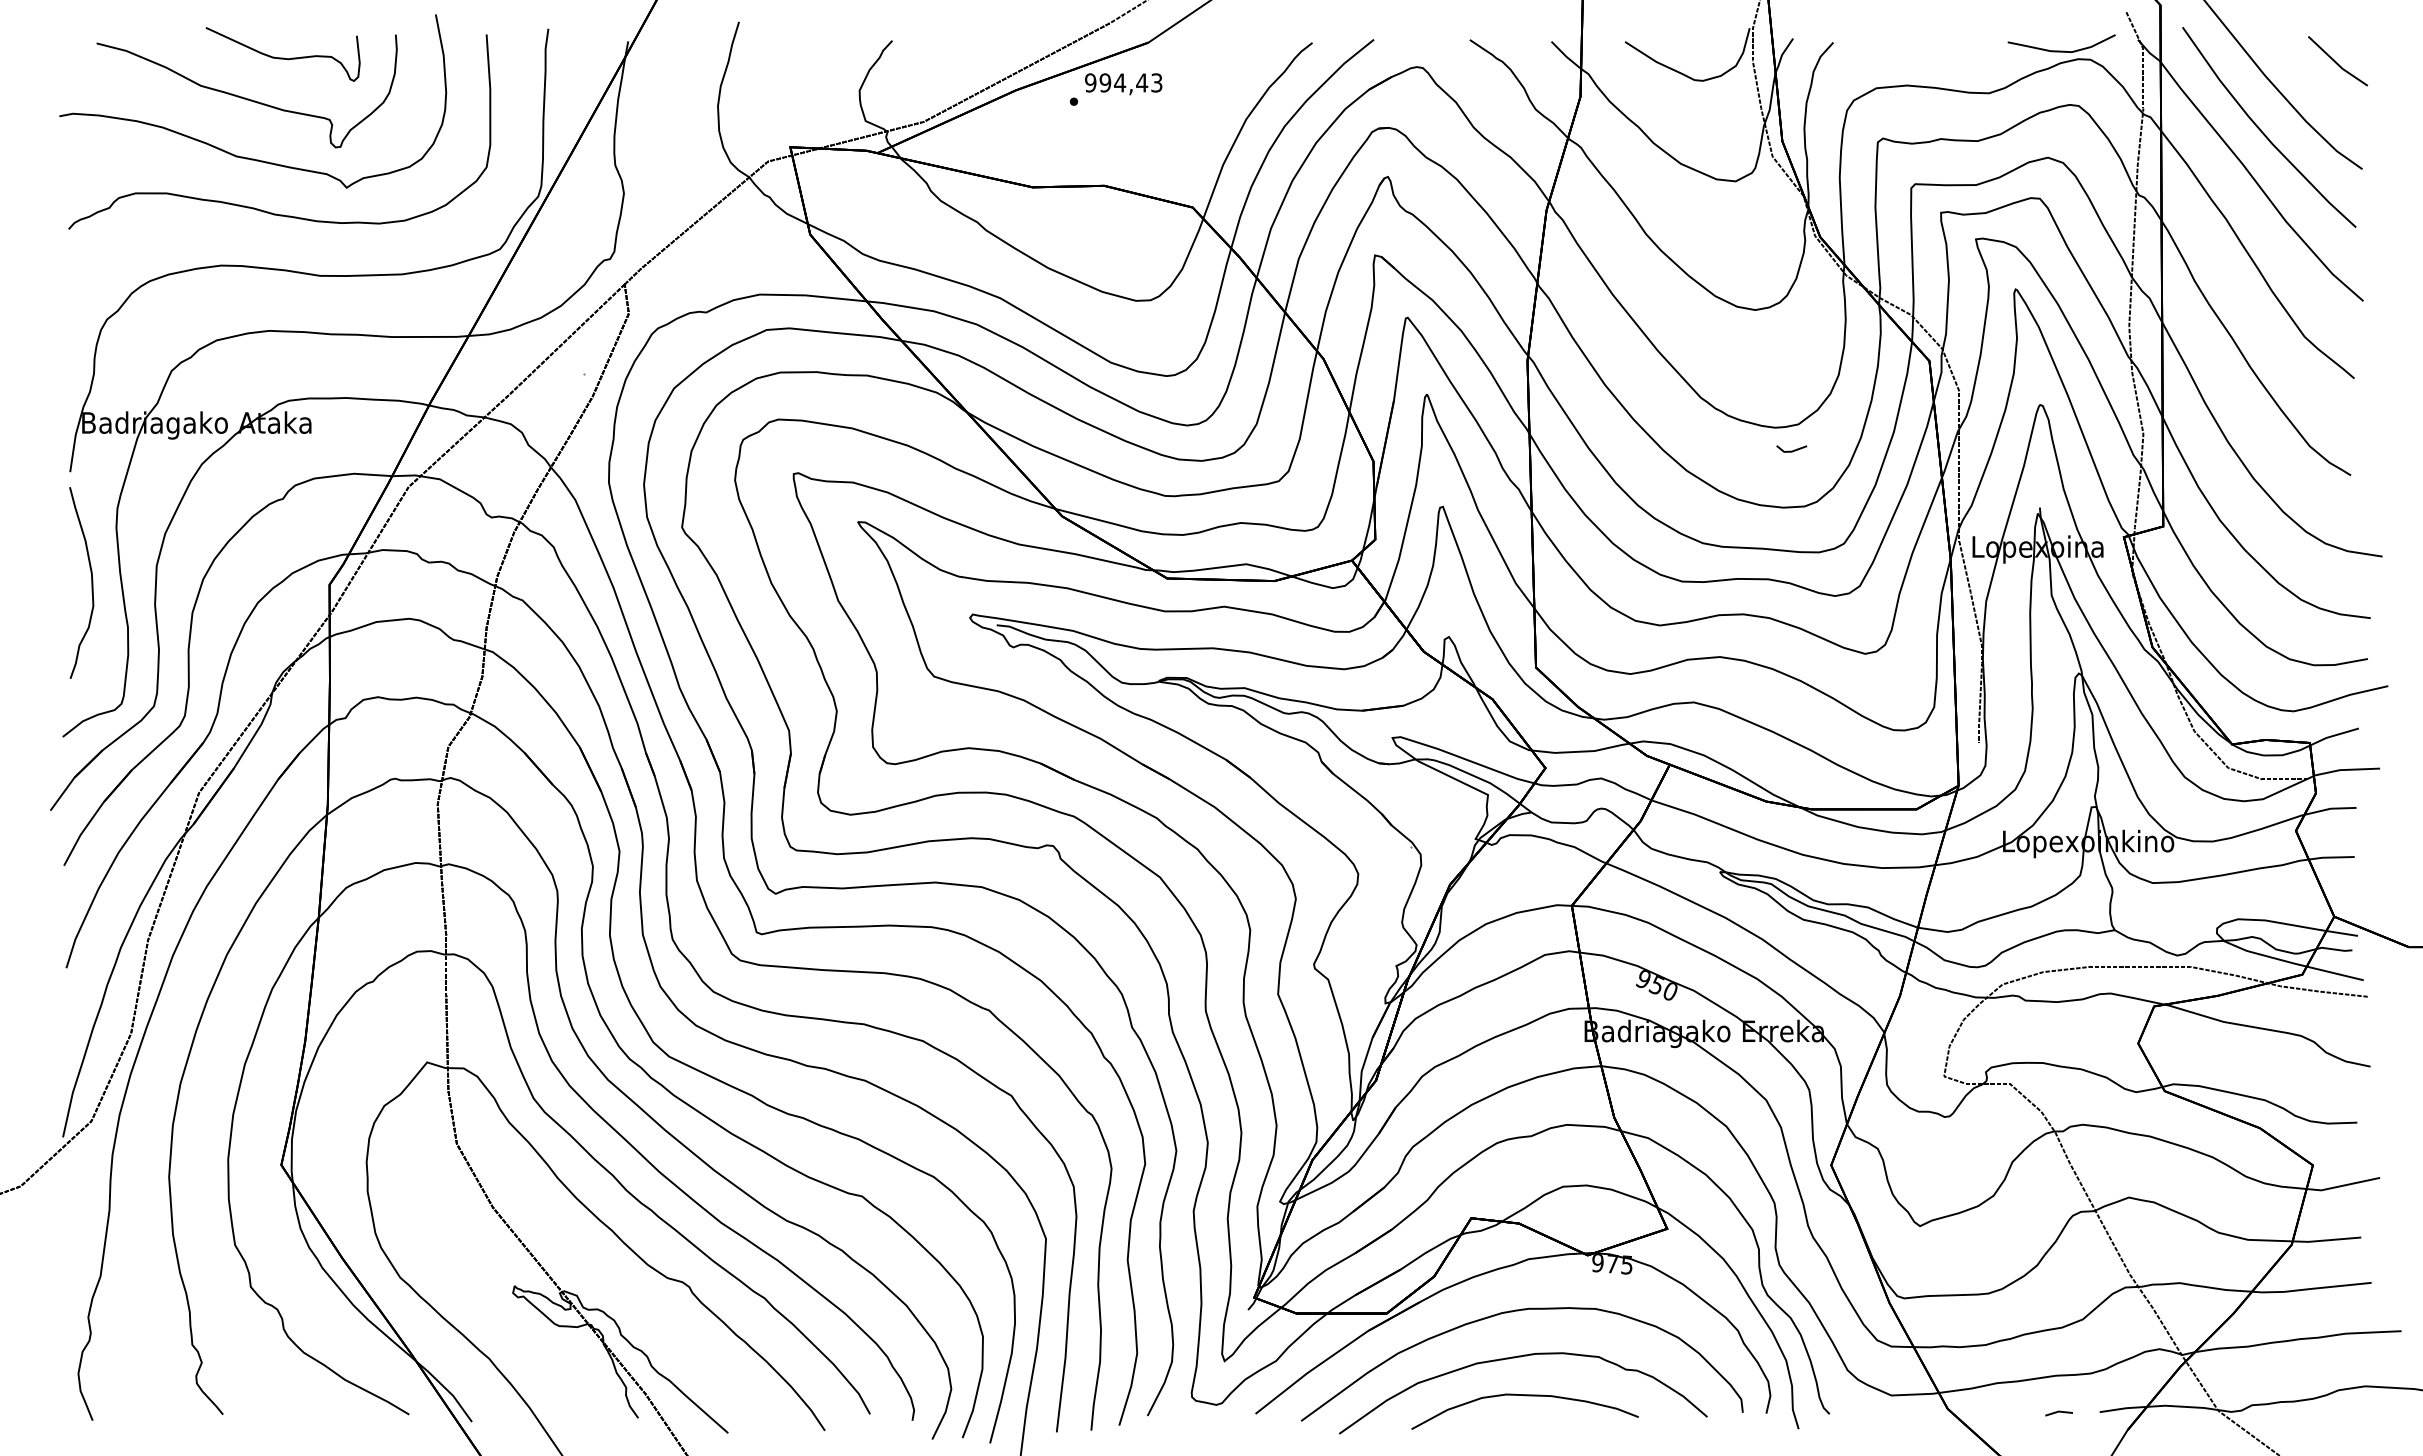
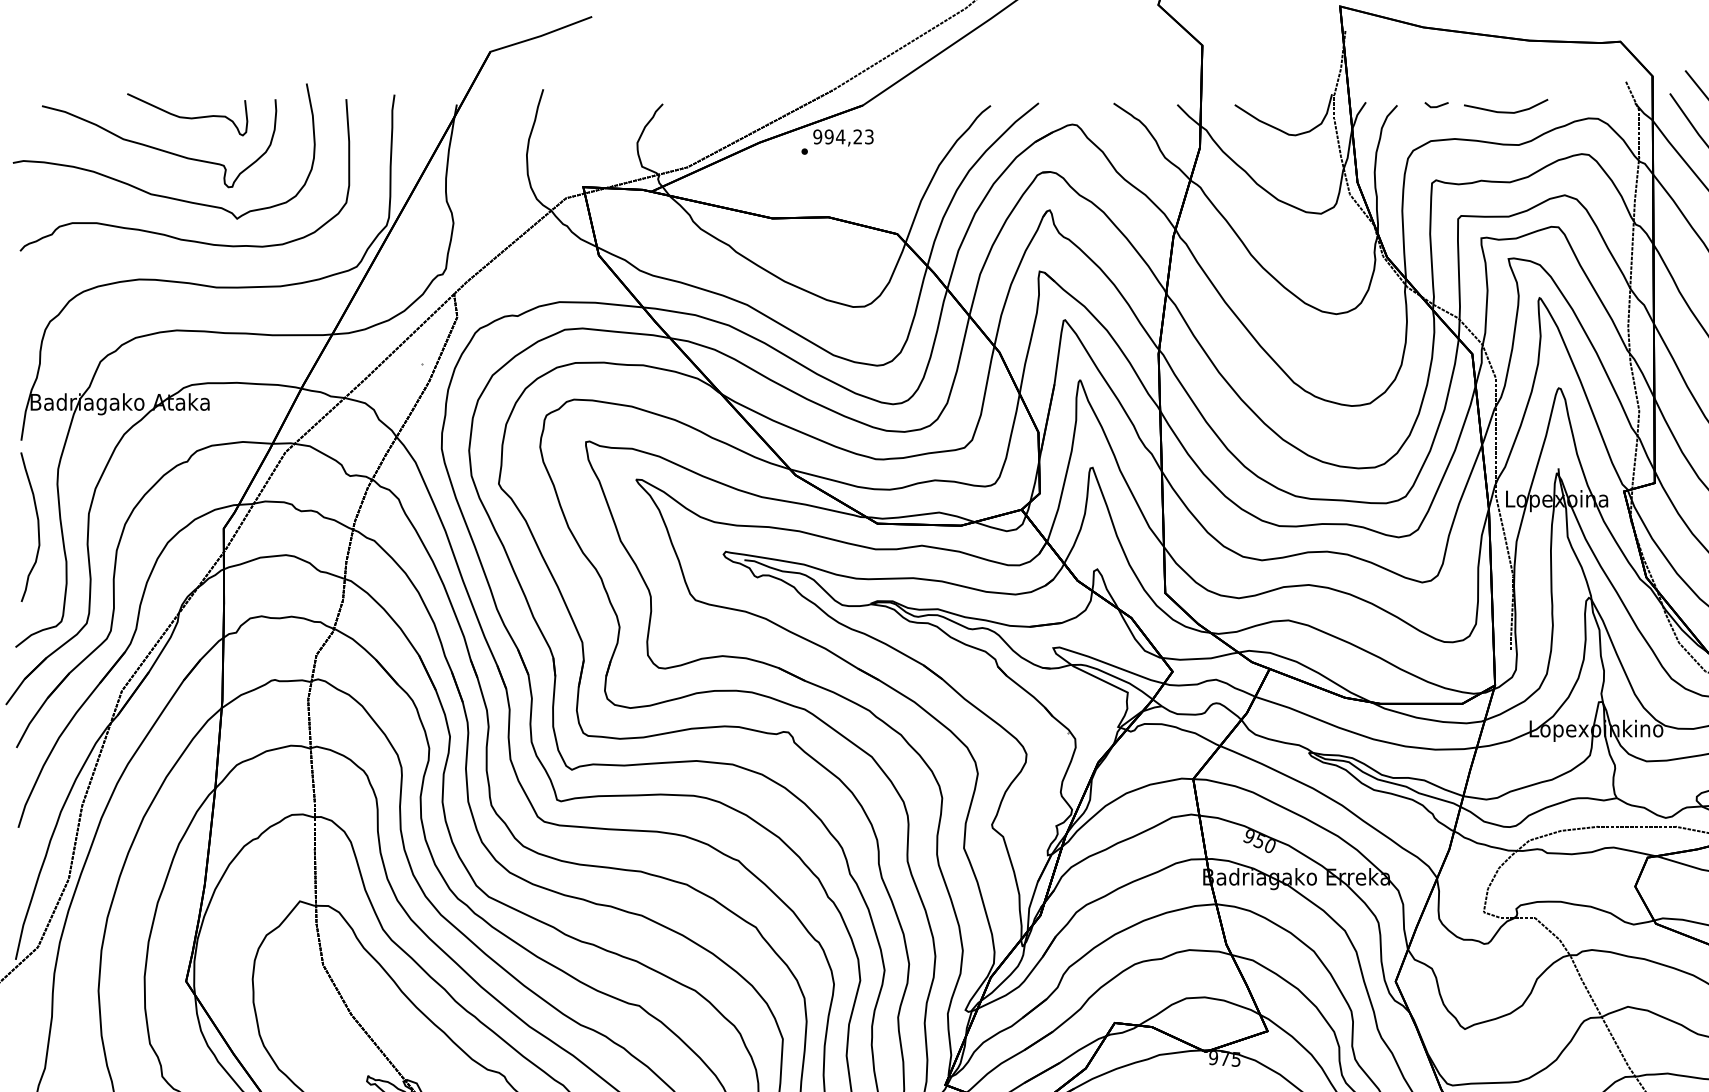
curve: (2061, 50) -> (1505, 111), moved
text: (1142, 82) -> (858, 136), 994,43 -> 994,23
line: (1791, 450) -> (1436, 106), moved

